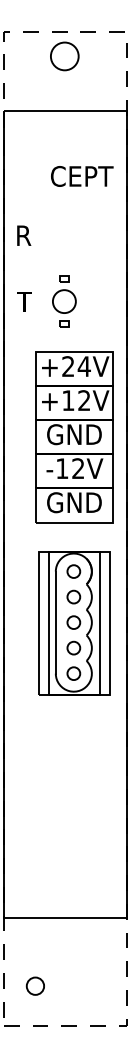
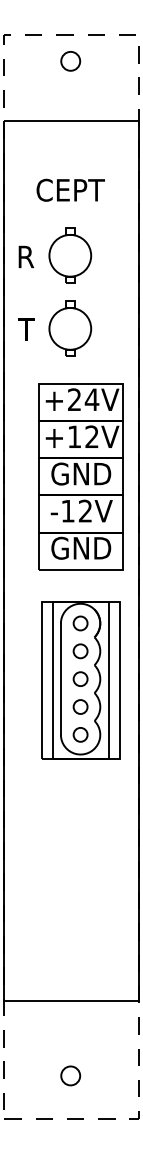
circle: (64, 55) -> (70, 60), size x0.62
text: (81, 175) -> (70, 189), moved
part: (64, 234) -> (70, 255), added
circle: (64, 301) -> (70, 328), size x1.67
circle: (35, 985) -> (70, 1075), moved

